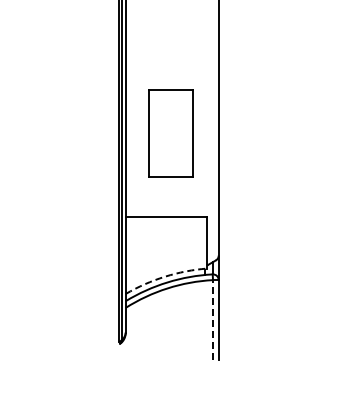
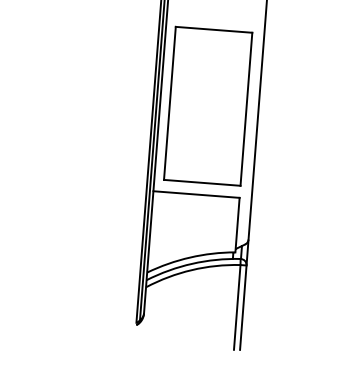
part: (170, 133) -> (207, 106), size x1.67
arc: (165, 276) -> (190, 257), dashed -> solid
line: (213, 319) -> (237, 306), dashed -> solid

